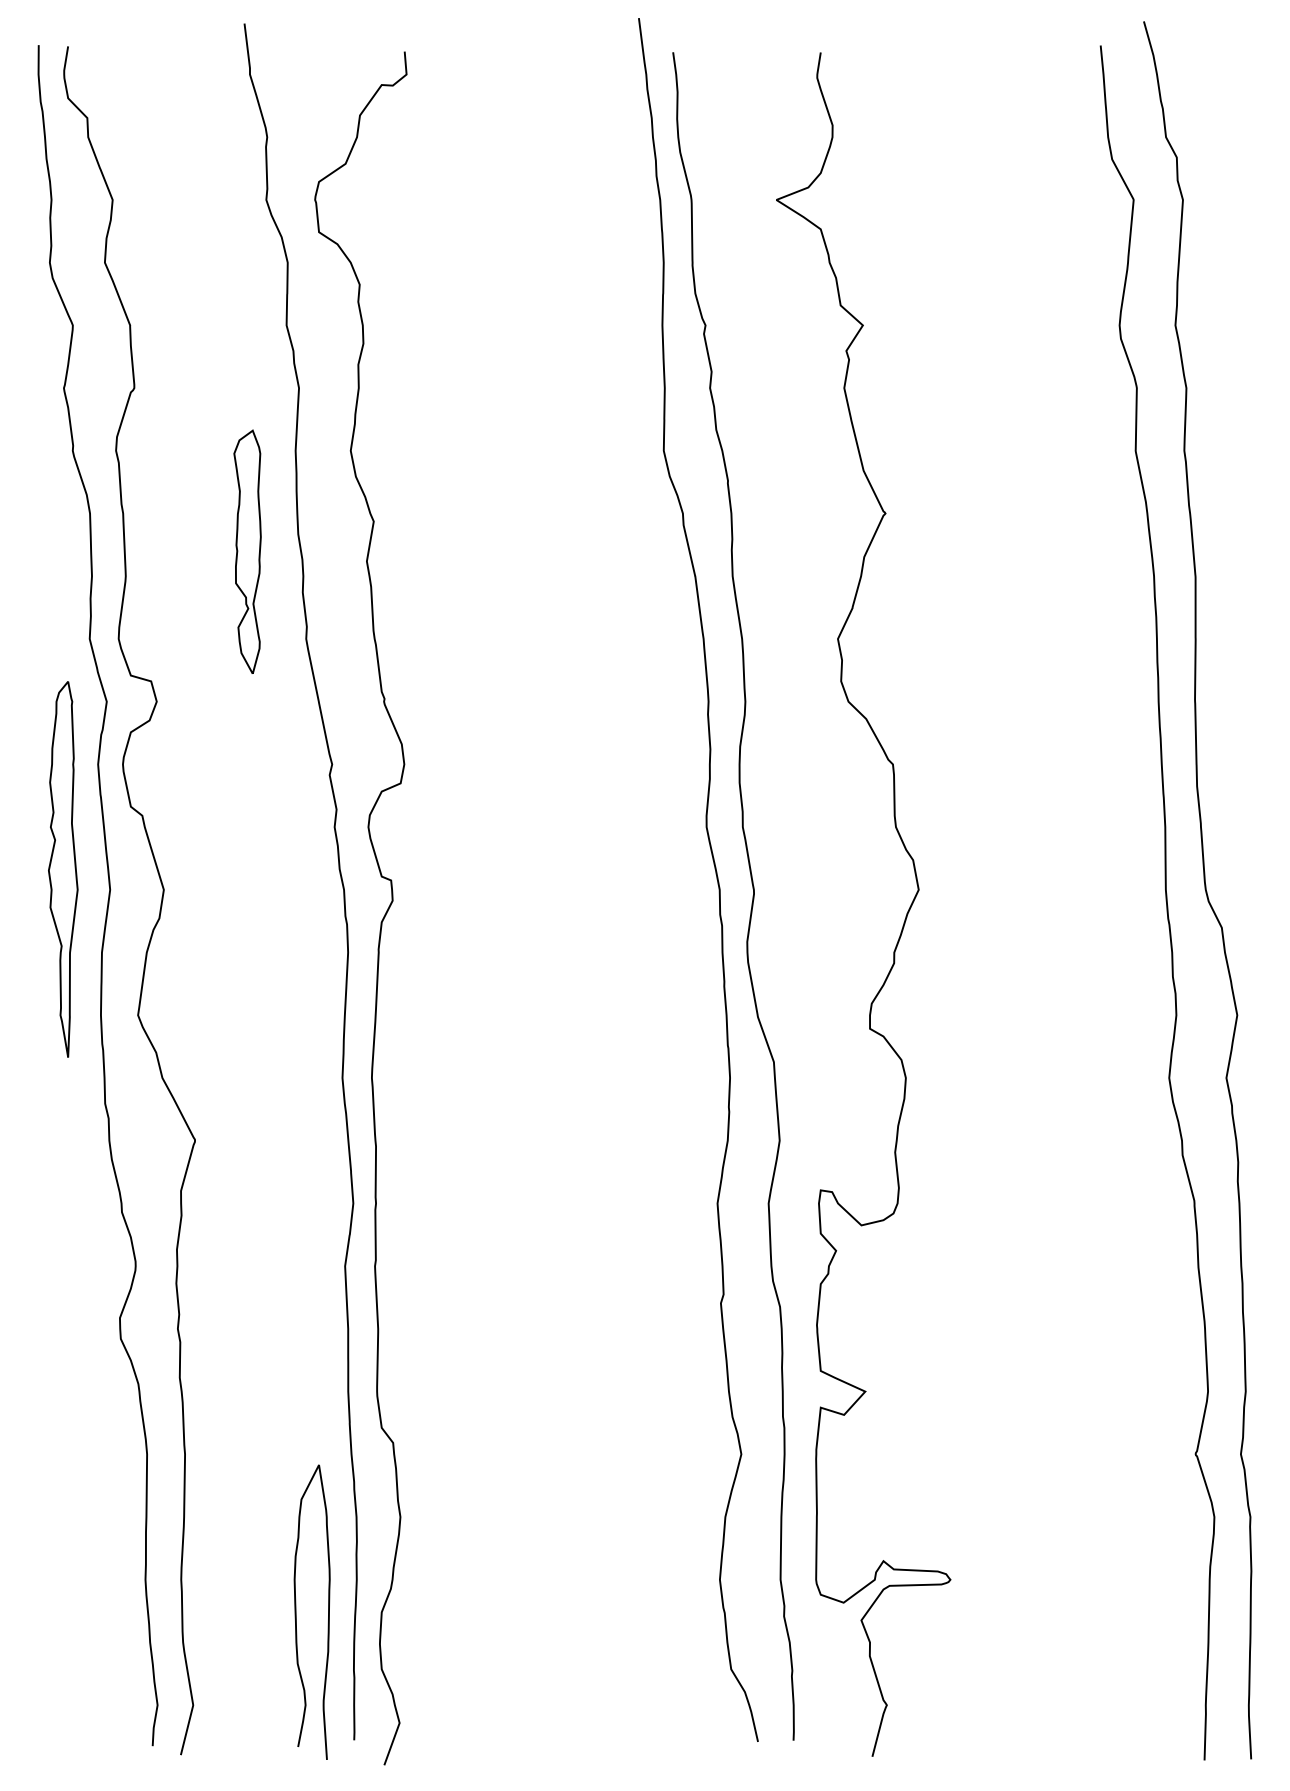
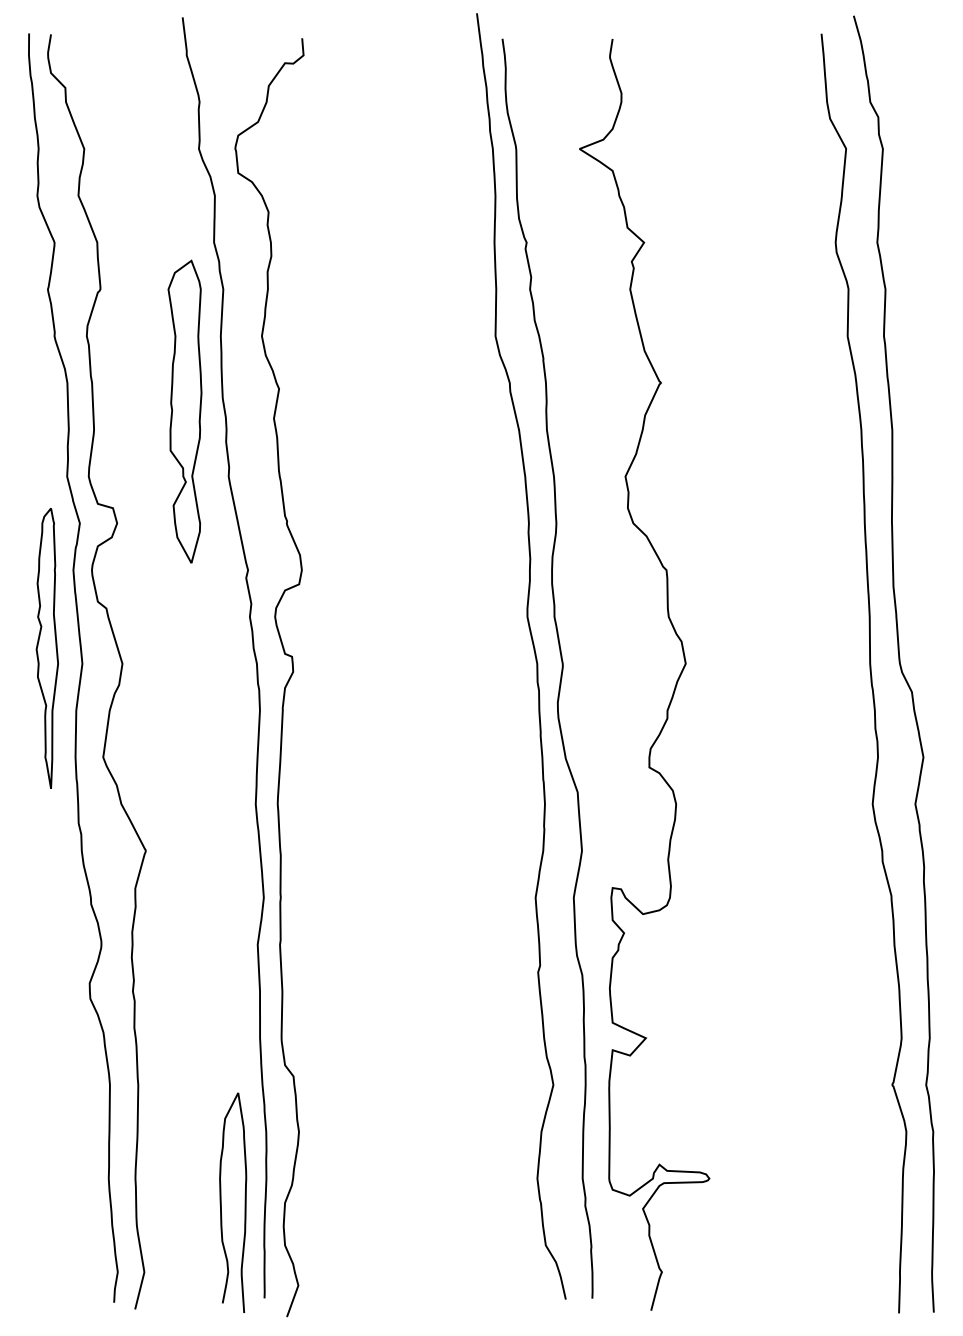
part: (247, 551) -> (184, 411), size x1.67

